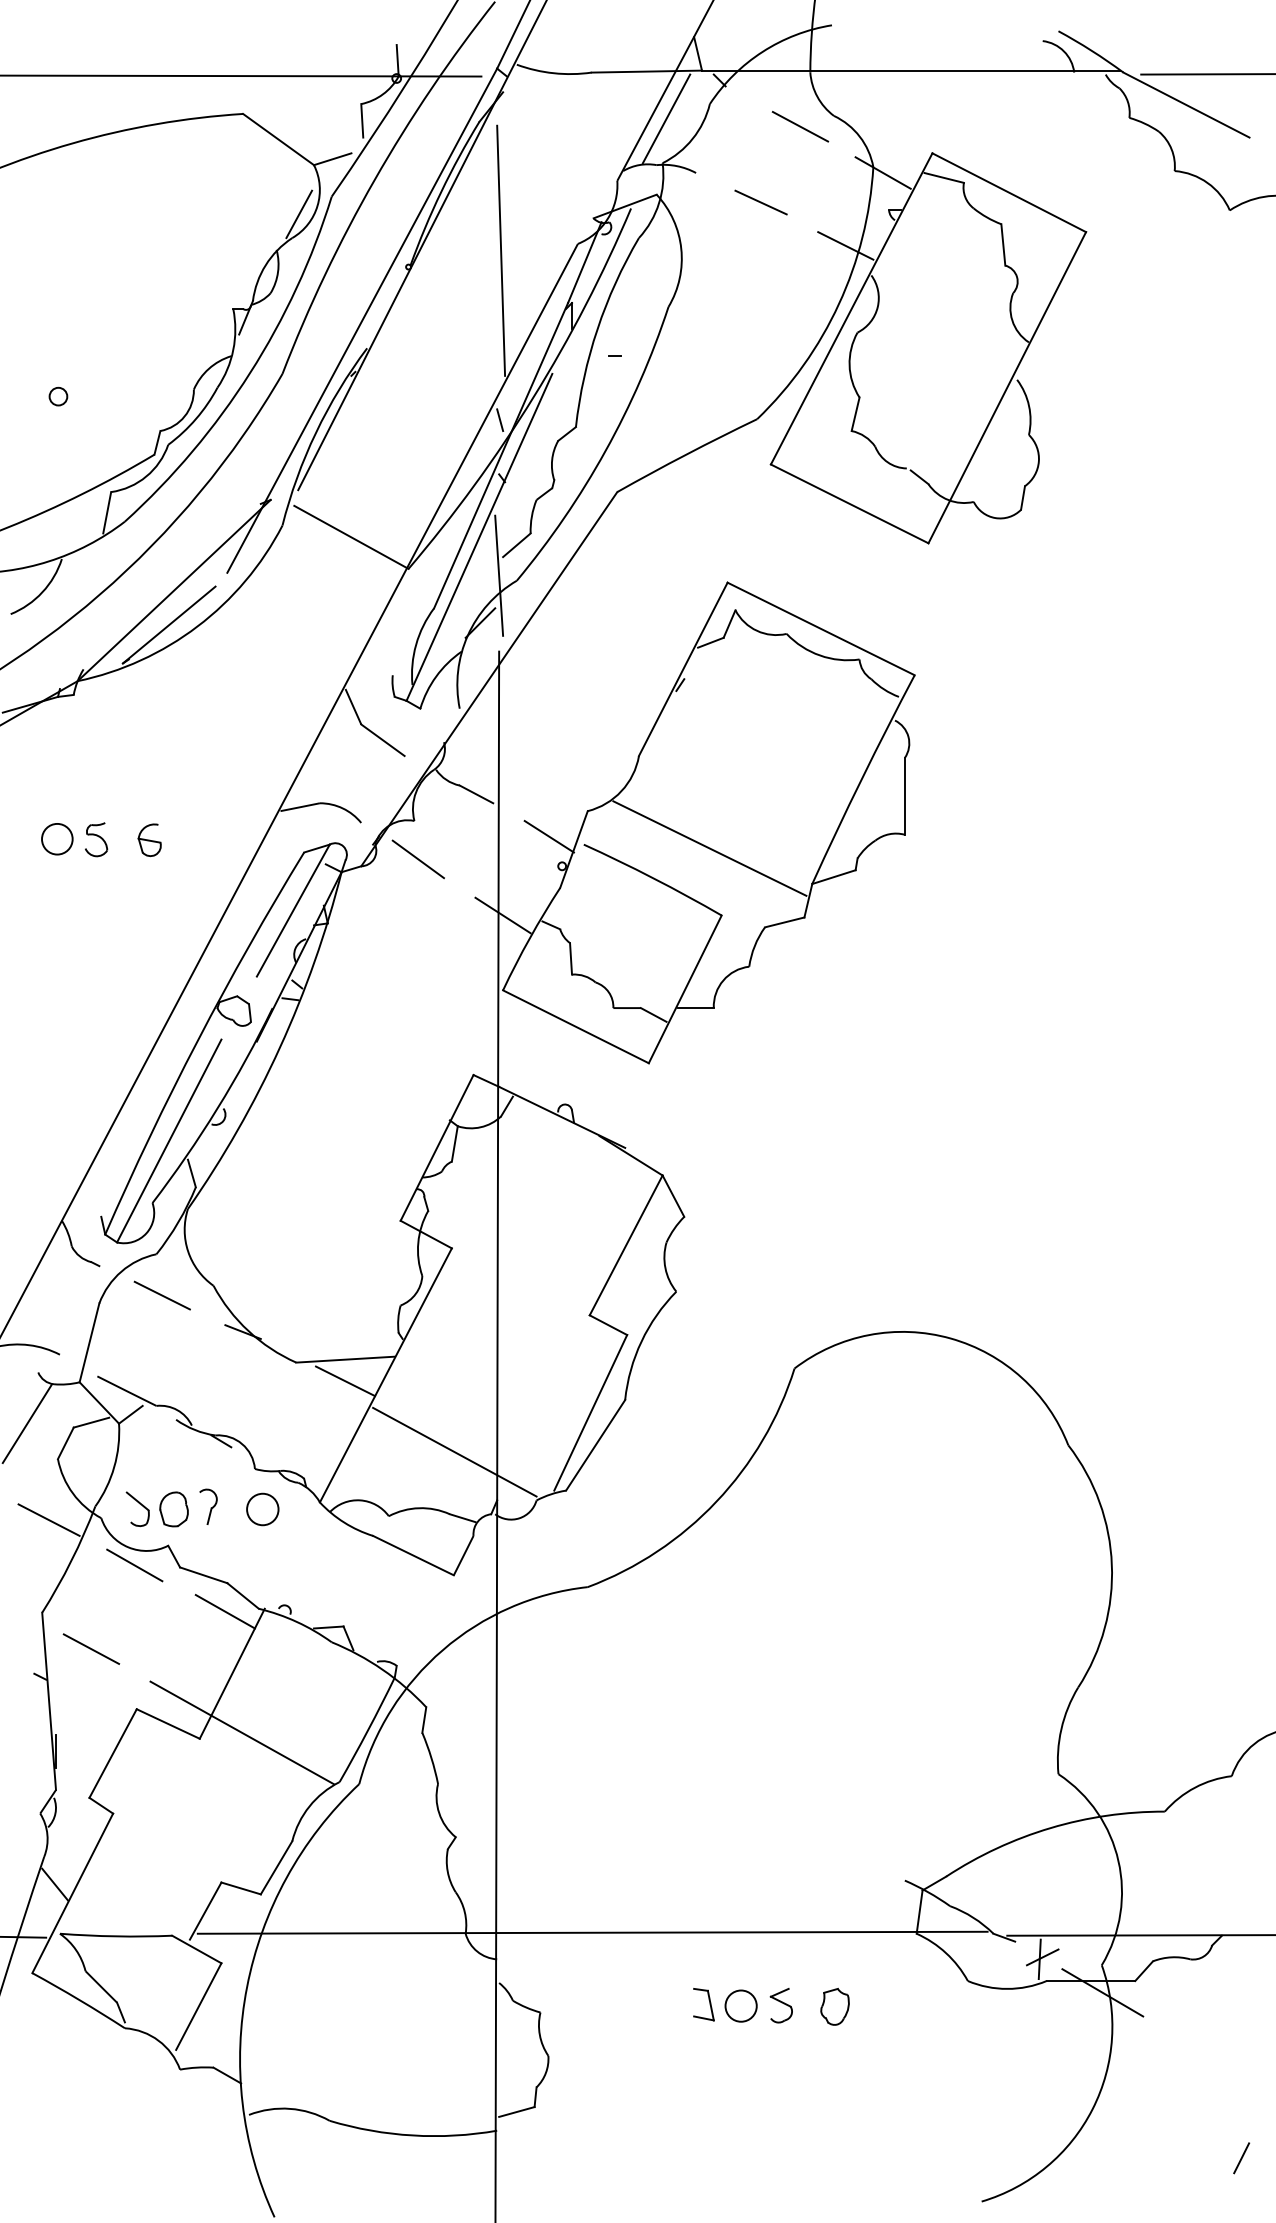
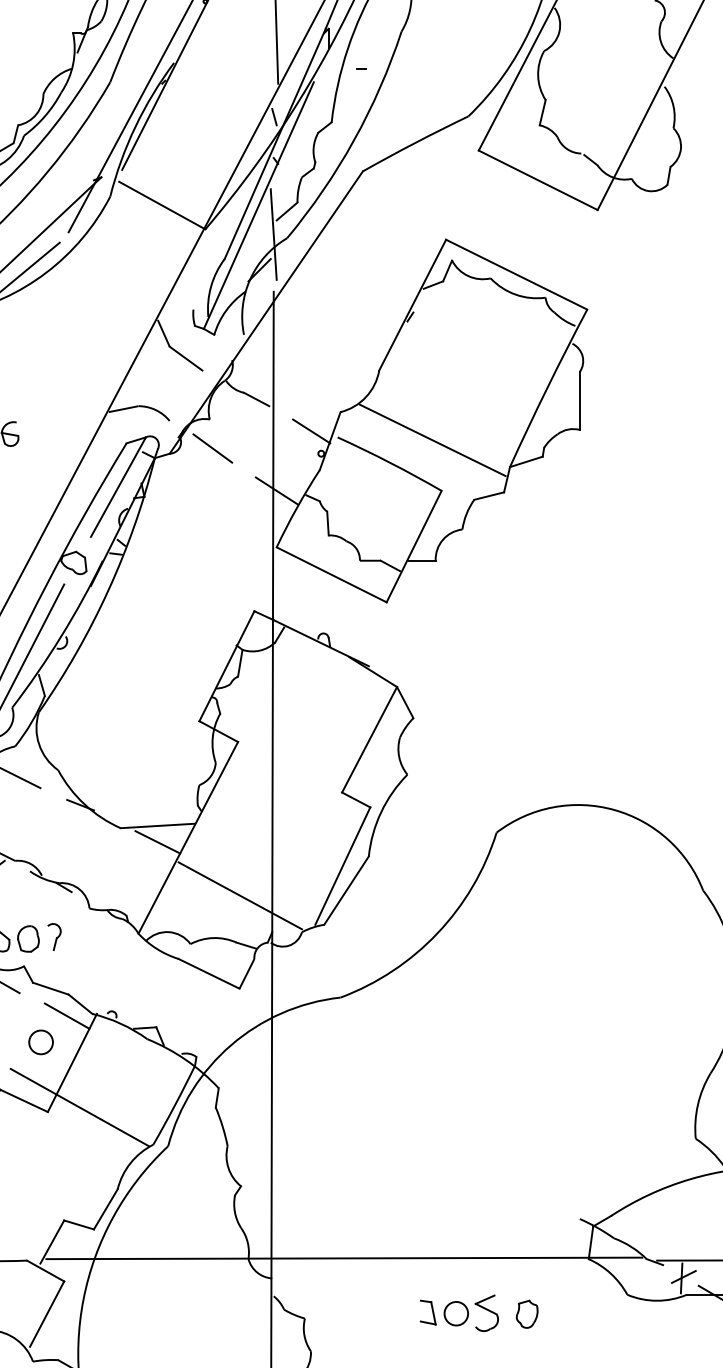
circle: (262, 1509) -> (40, 1042), moved
part: (780, 2005) -> (486, 1313), size x1.4

